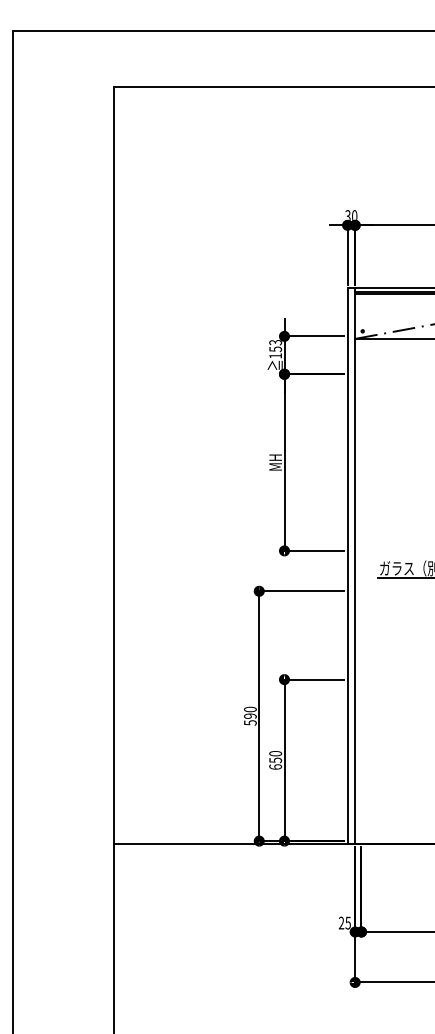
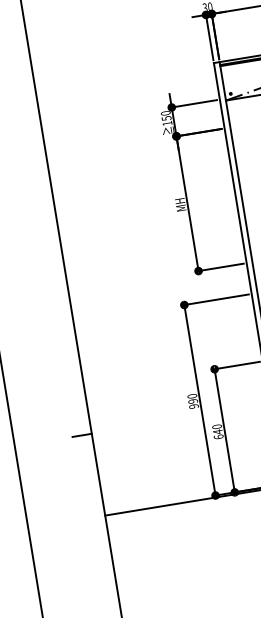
text: (275, 342) -> (165, 113), 153 -> 150
text: (250, 722) -> (194, 406), 590 -> 990
line: (101, 736) -> (82, 435), added
text: (275, 760) -> (217, 432), 650 -> 640

